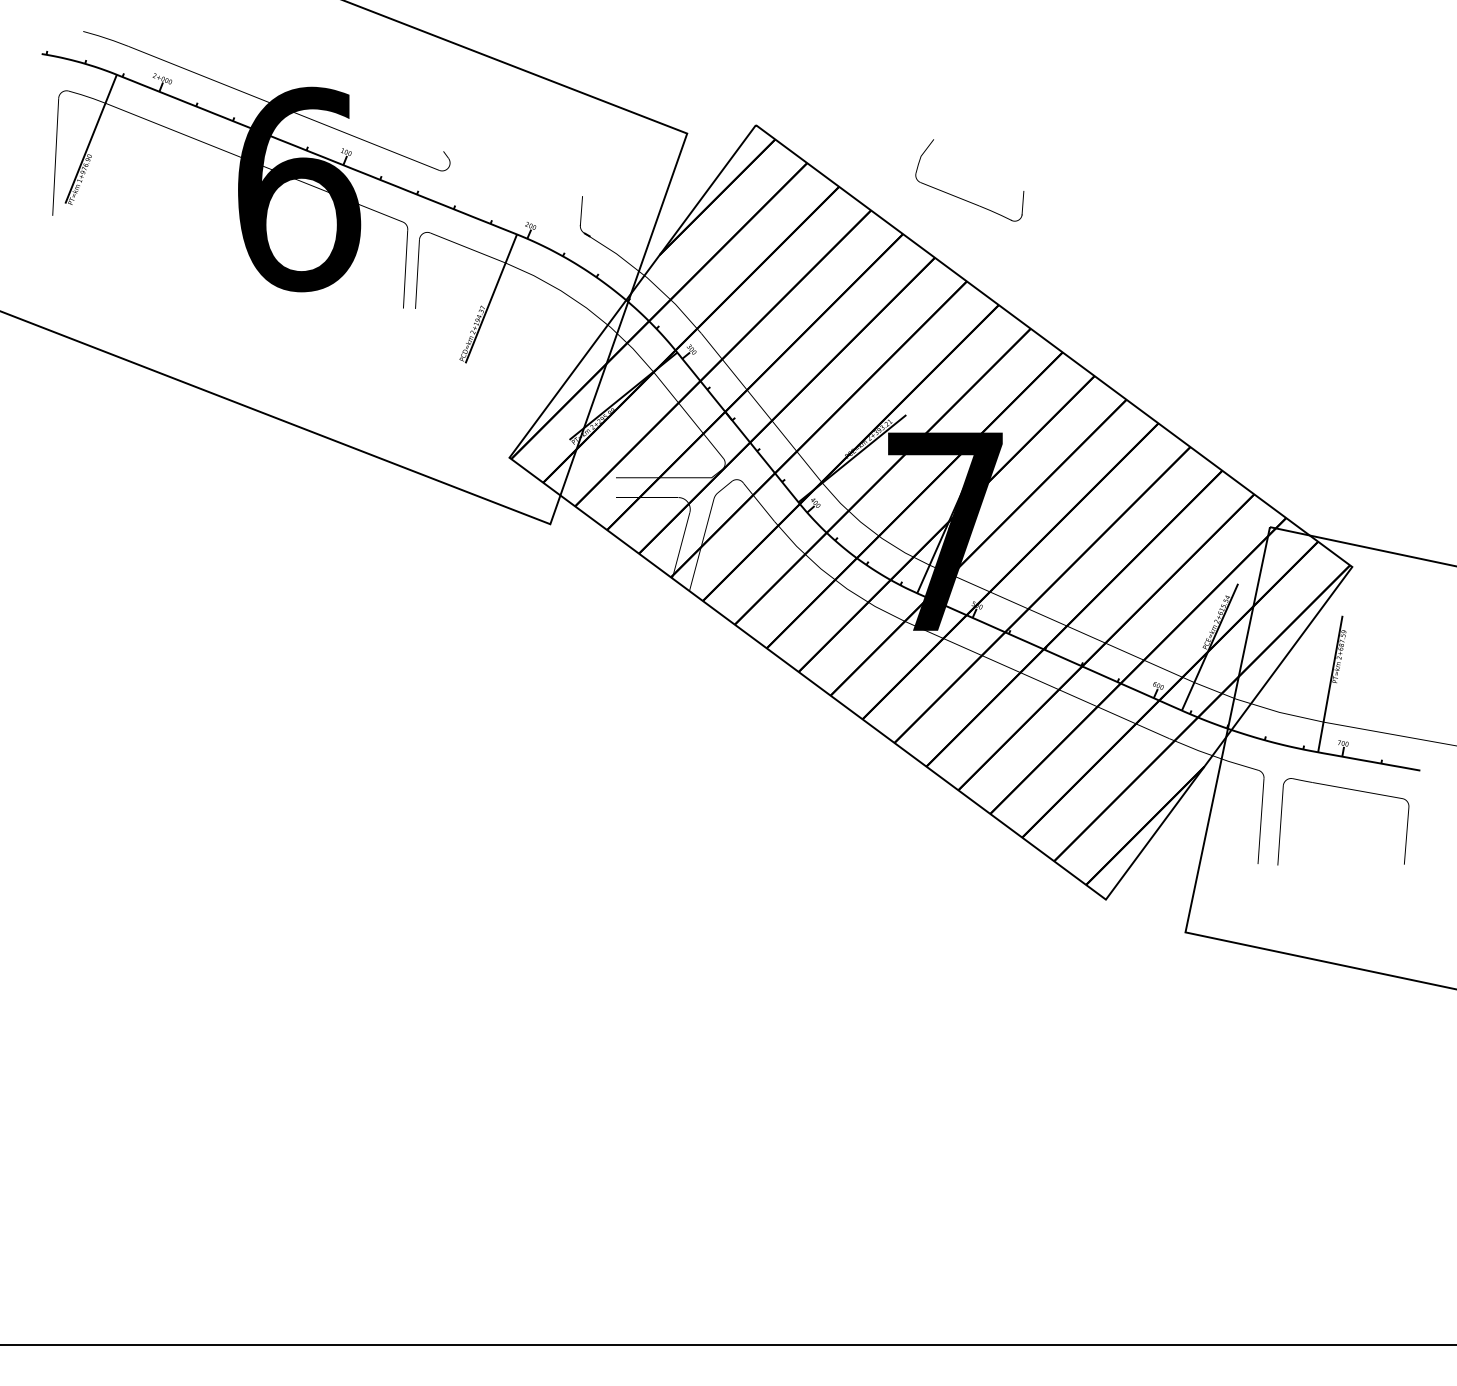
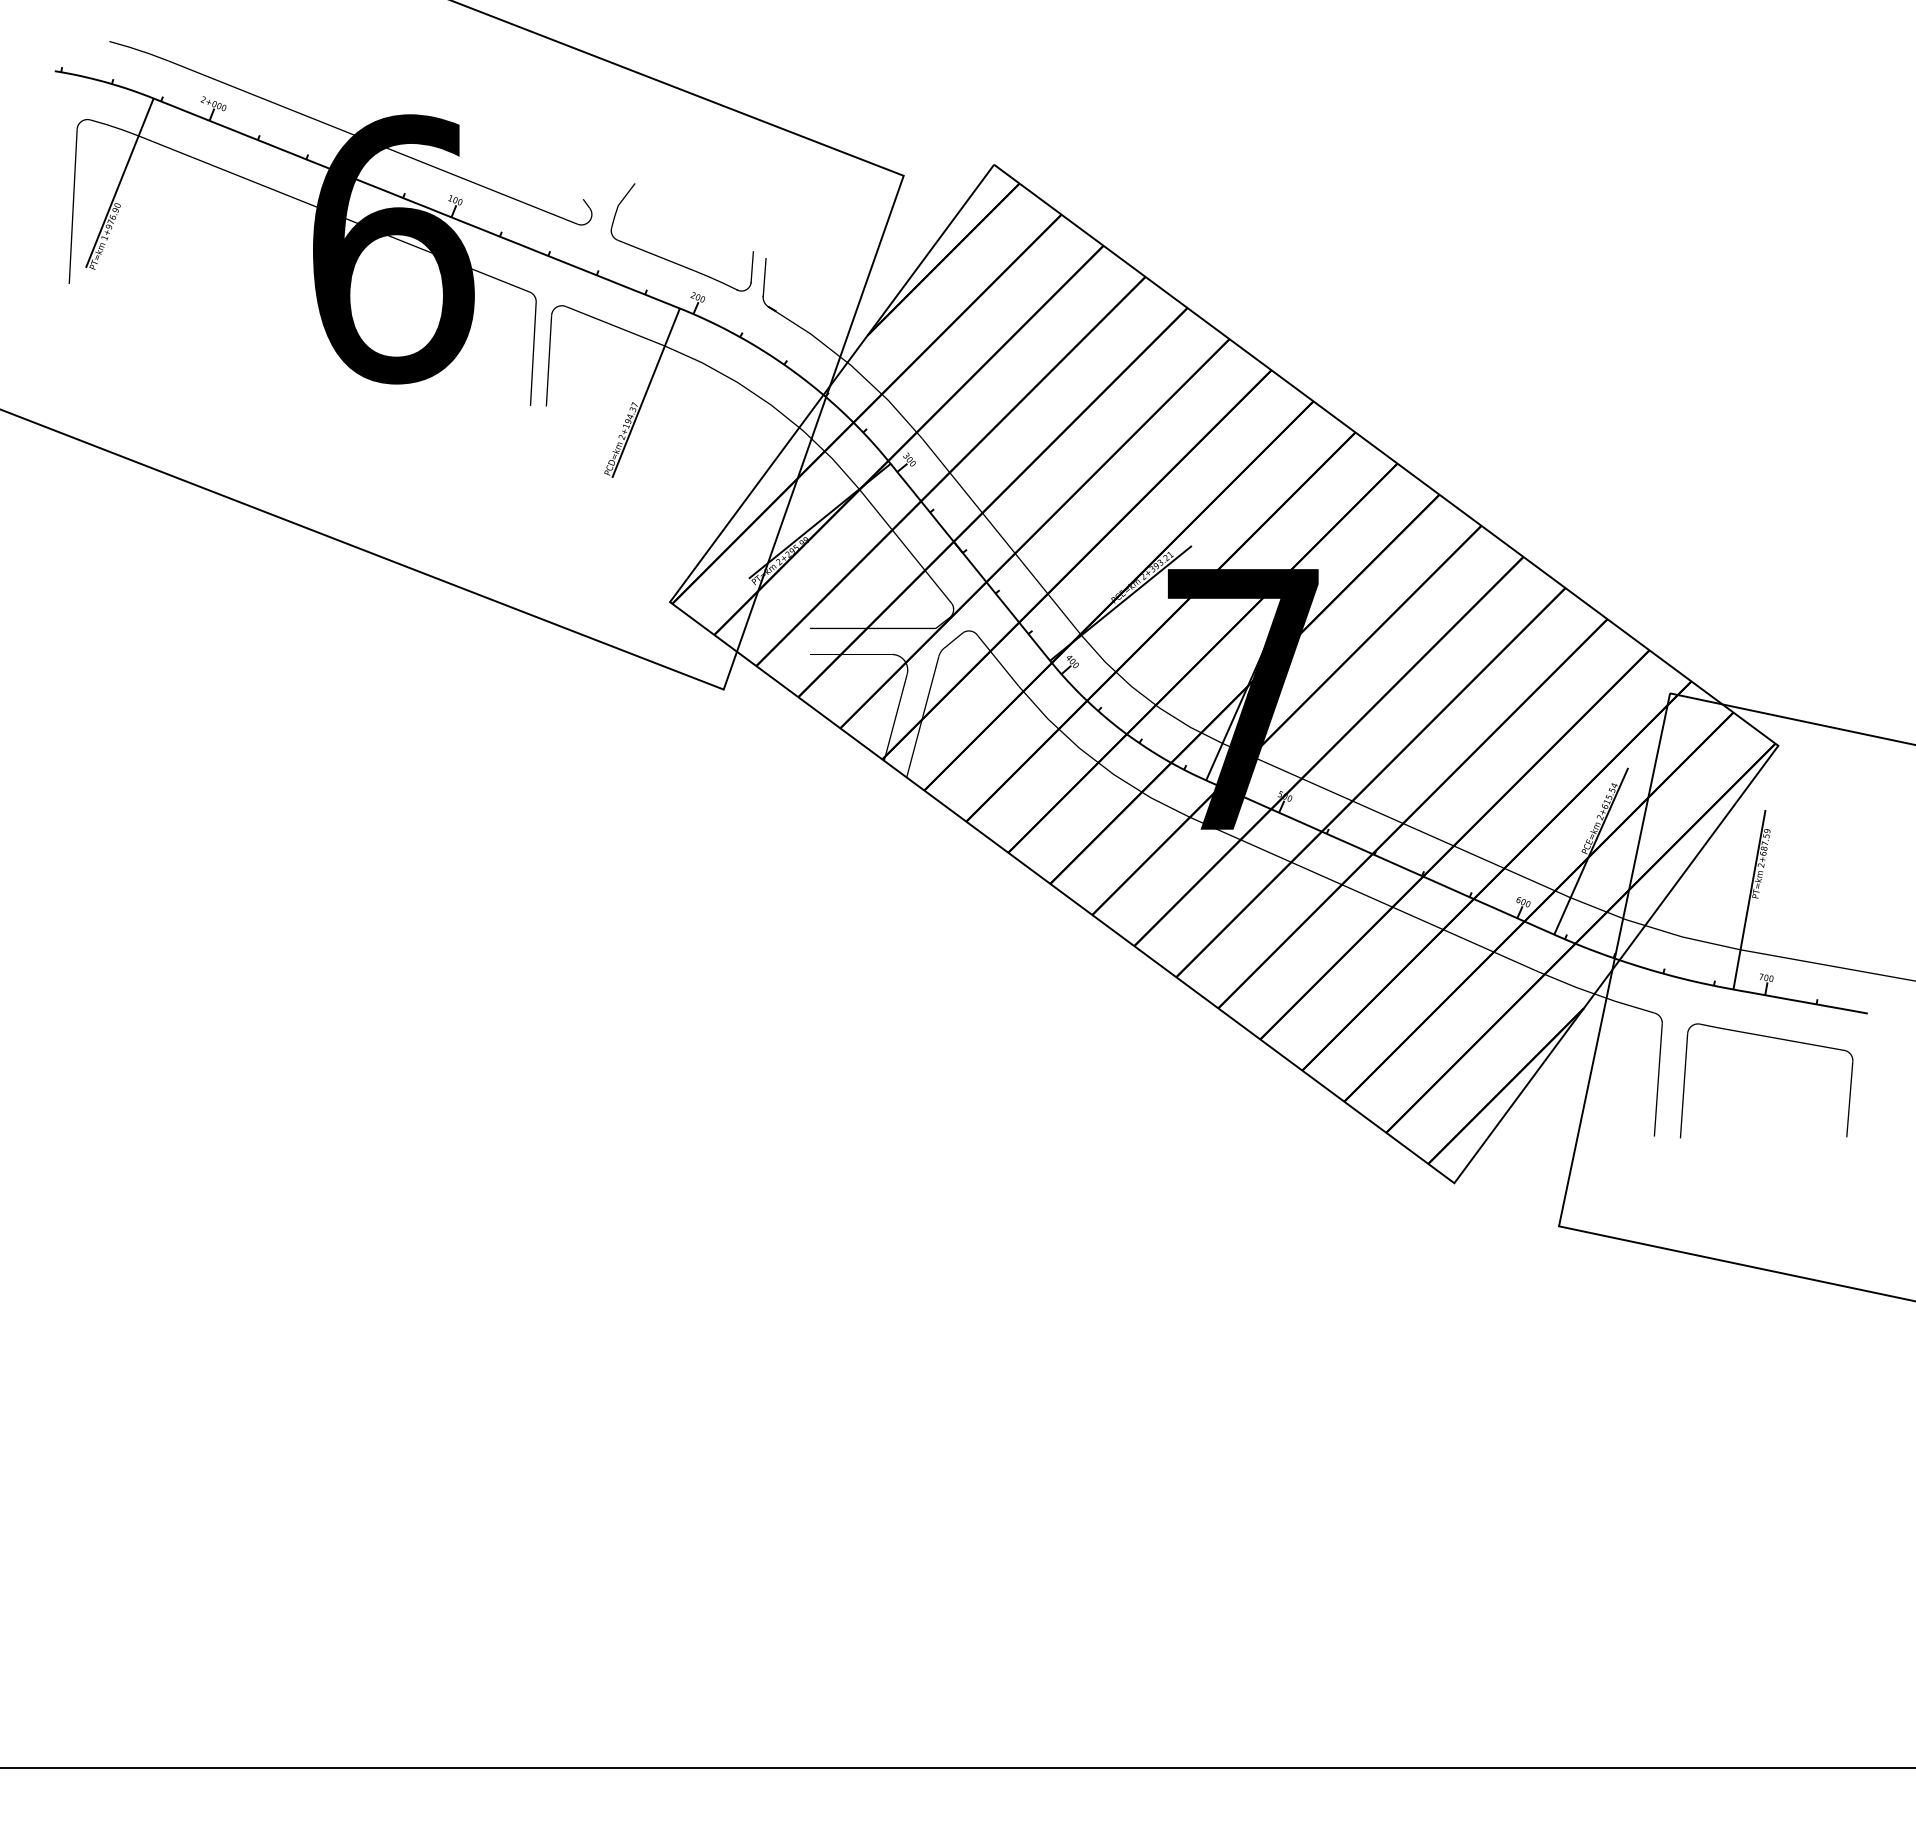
part: (963, 198) -> (673, 261), moved

